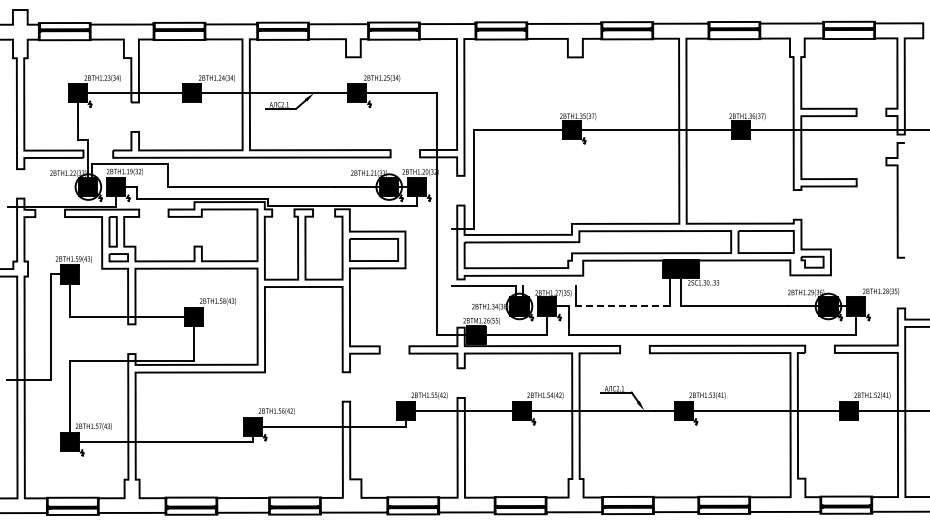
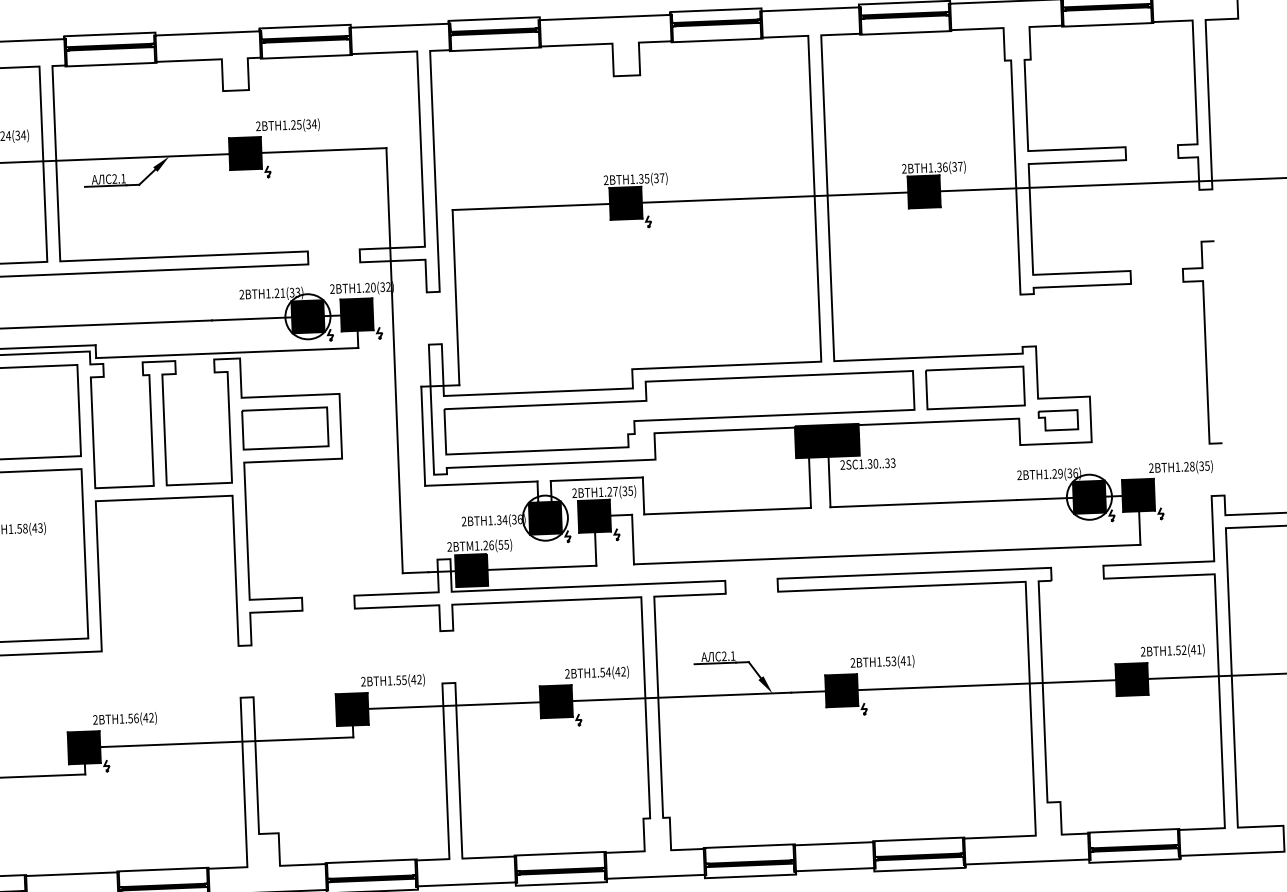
curve: (896, 200) -> (1203, 343), moved
line: (452, 257) -> (424, 436), added
line: (549, 285) -> (596, 479), added
line: (622, 306) -> (726, 511), dashed -> solid

